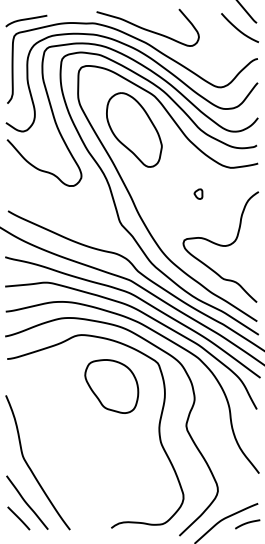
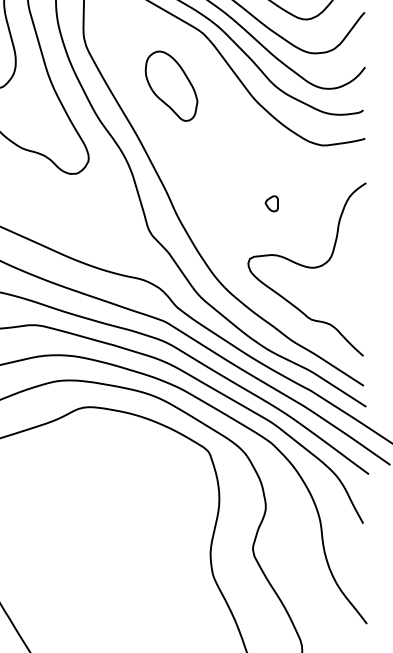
part: (134, 129) -> (171, 85), size x0.6
part: (198, 193) -> (271, 202), moved
part: (111, 386) -> (135, 487), removed

